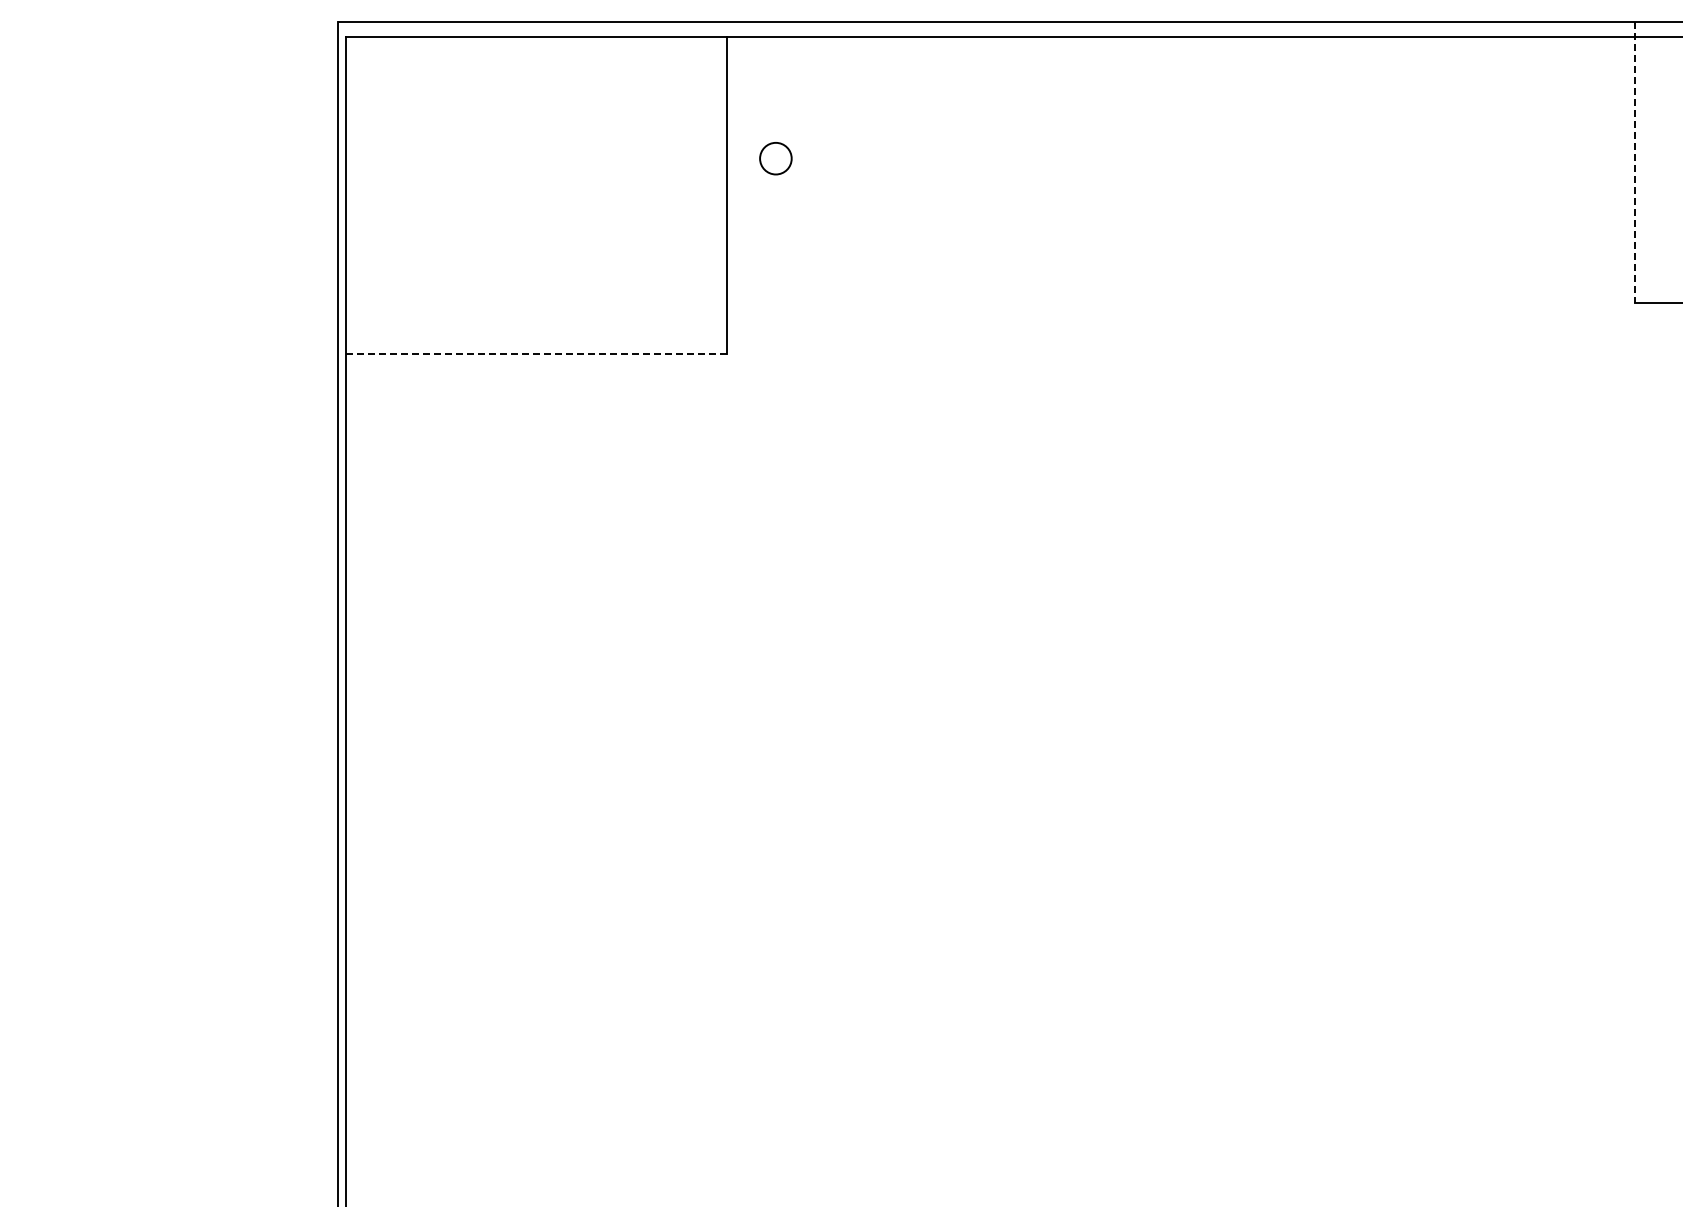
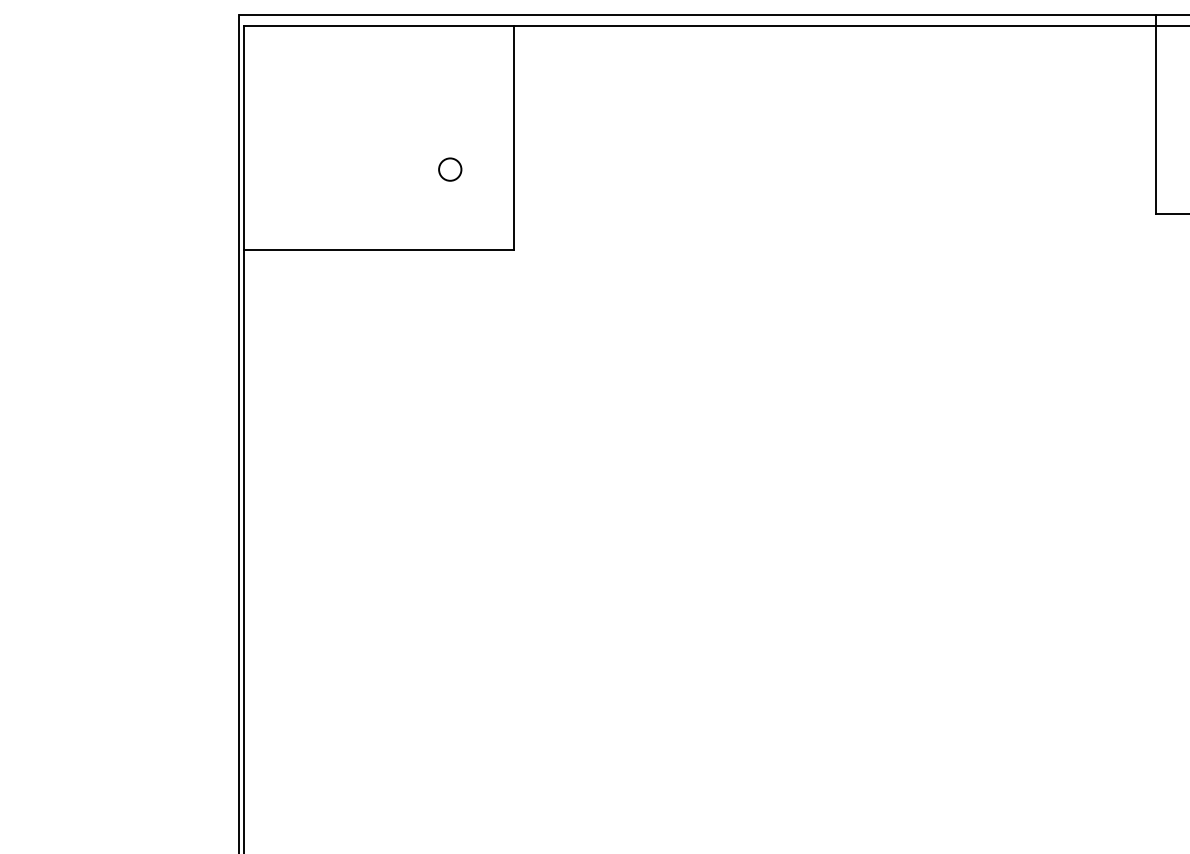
circle: (775, 158) -> (449, 169), moved
line: (1635, 162) -> (1156, 115), dashed -> solid
line: (536, 353) -> (379, 250), dashed -> solid

